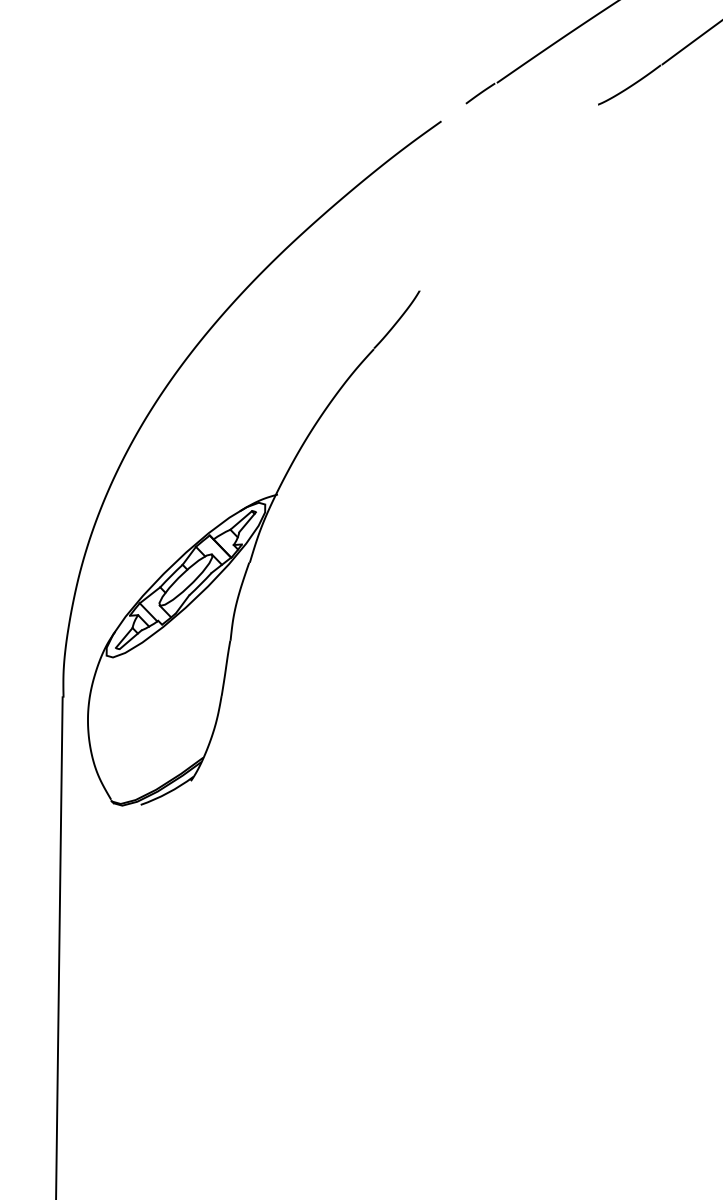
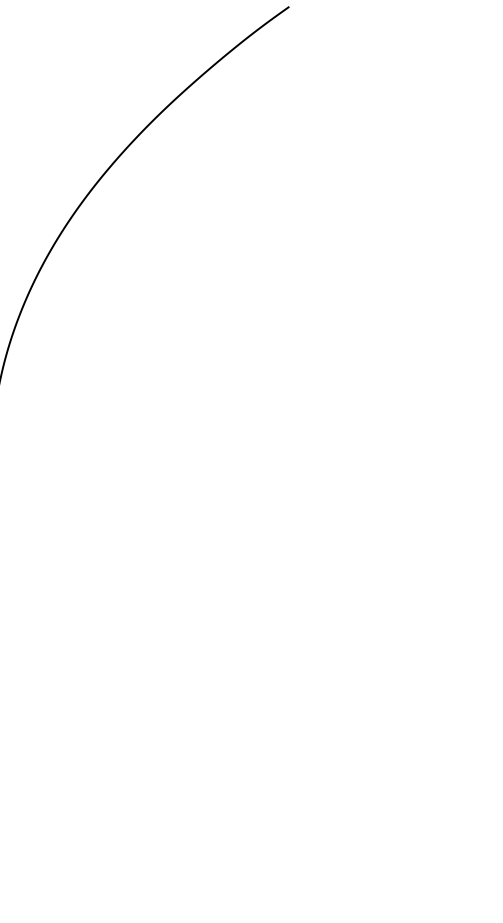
part: (253, 548) -> (141, 343), removed

